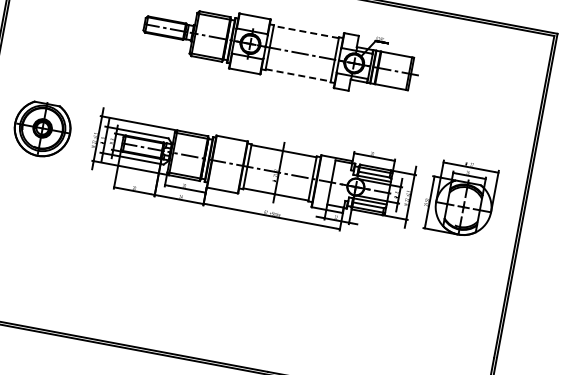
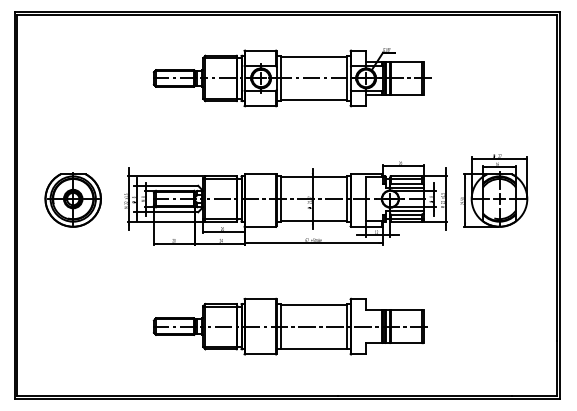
line: (306, 32) -> (313, 56), dashed -> solid
line: (298, 75) -> (313, 100), dashed -> solid
part: (232, 294) -> (289, 326), added

